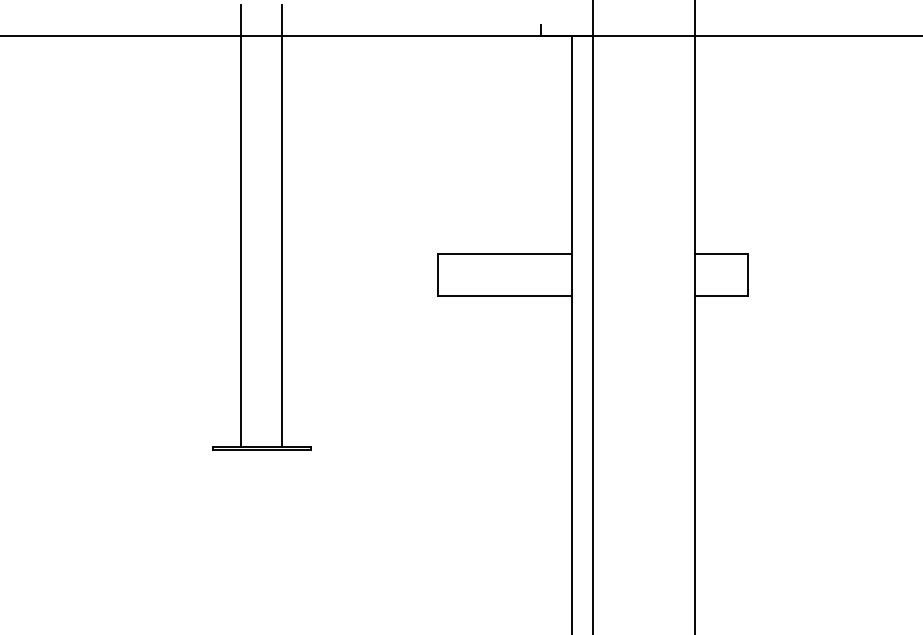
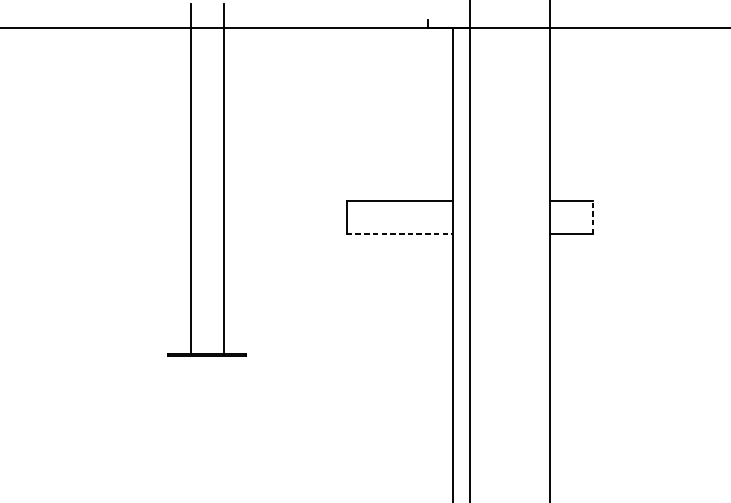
line: (748, 274) -> (592, 217), solid -> dashed
line: (505, 295) -> (400, 234), solid -> dashed

